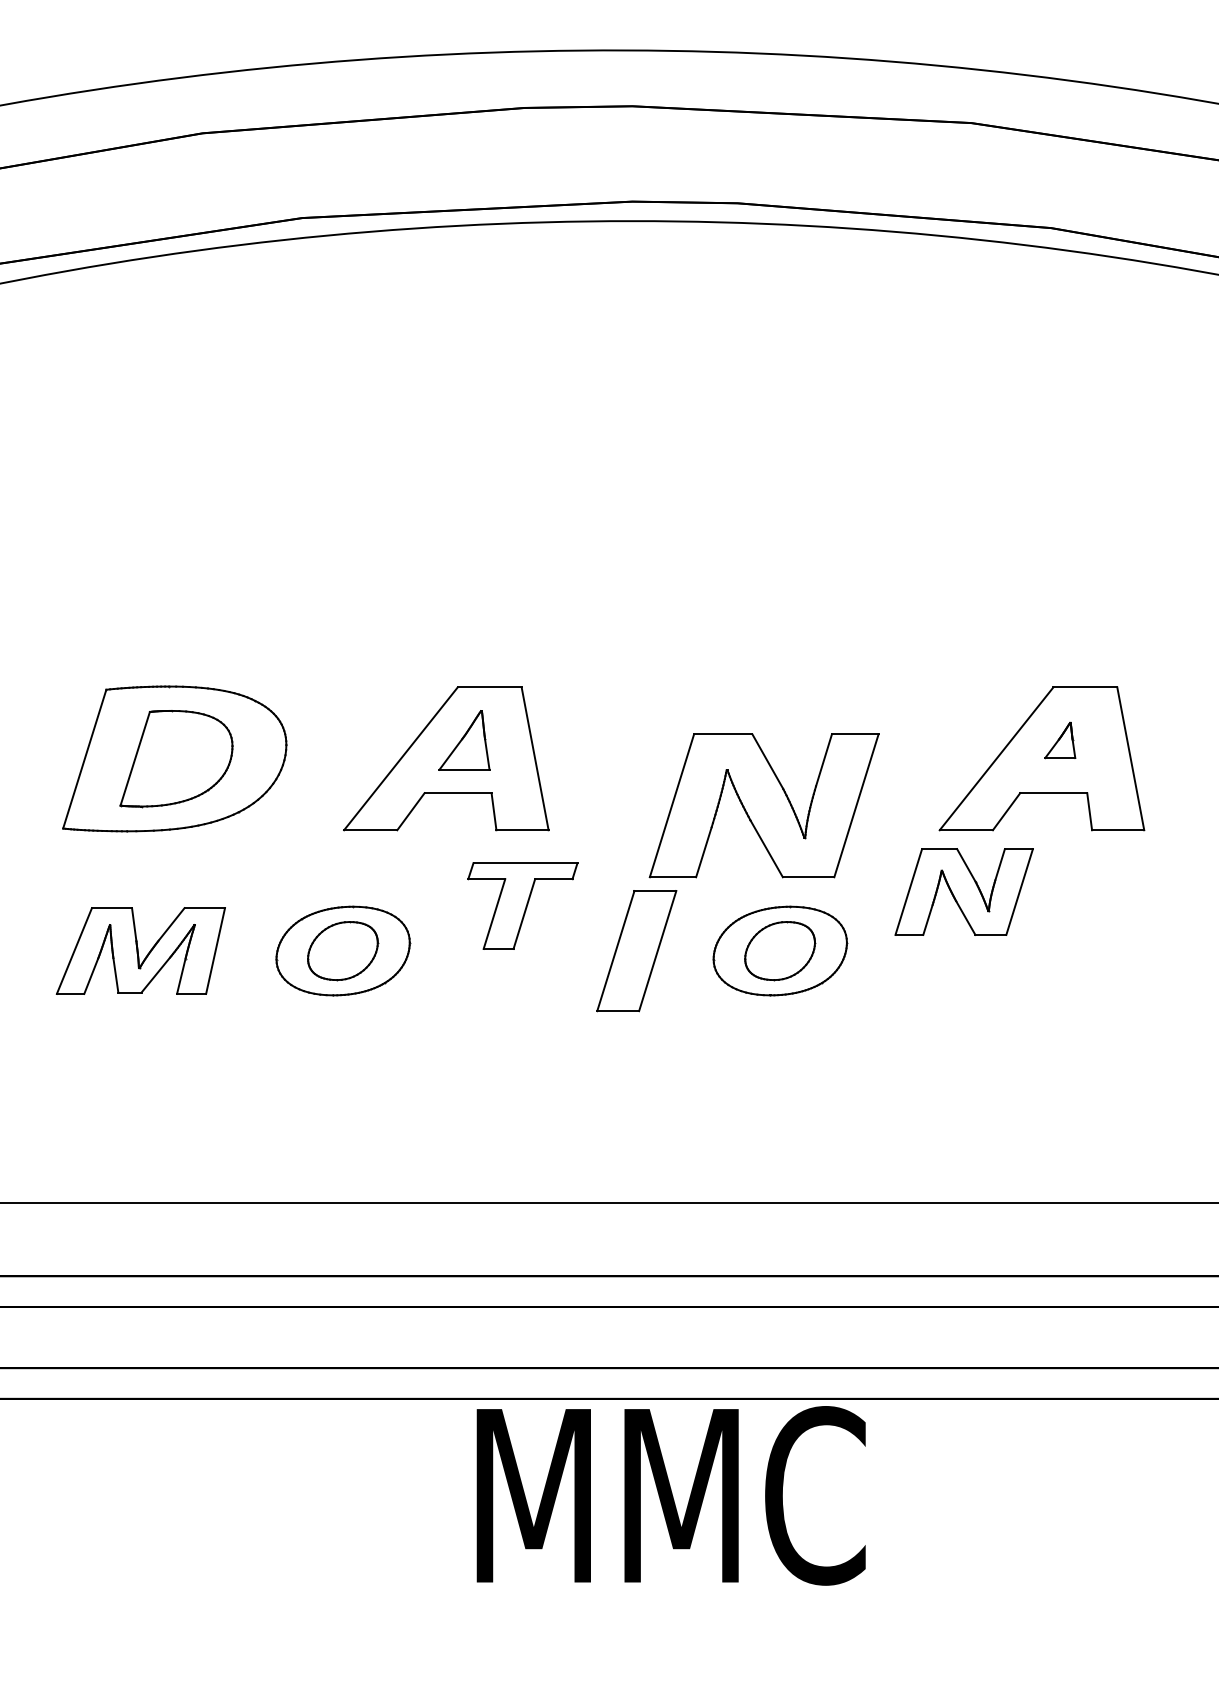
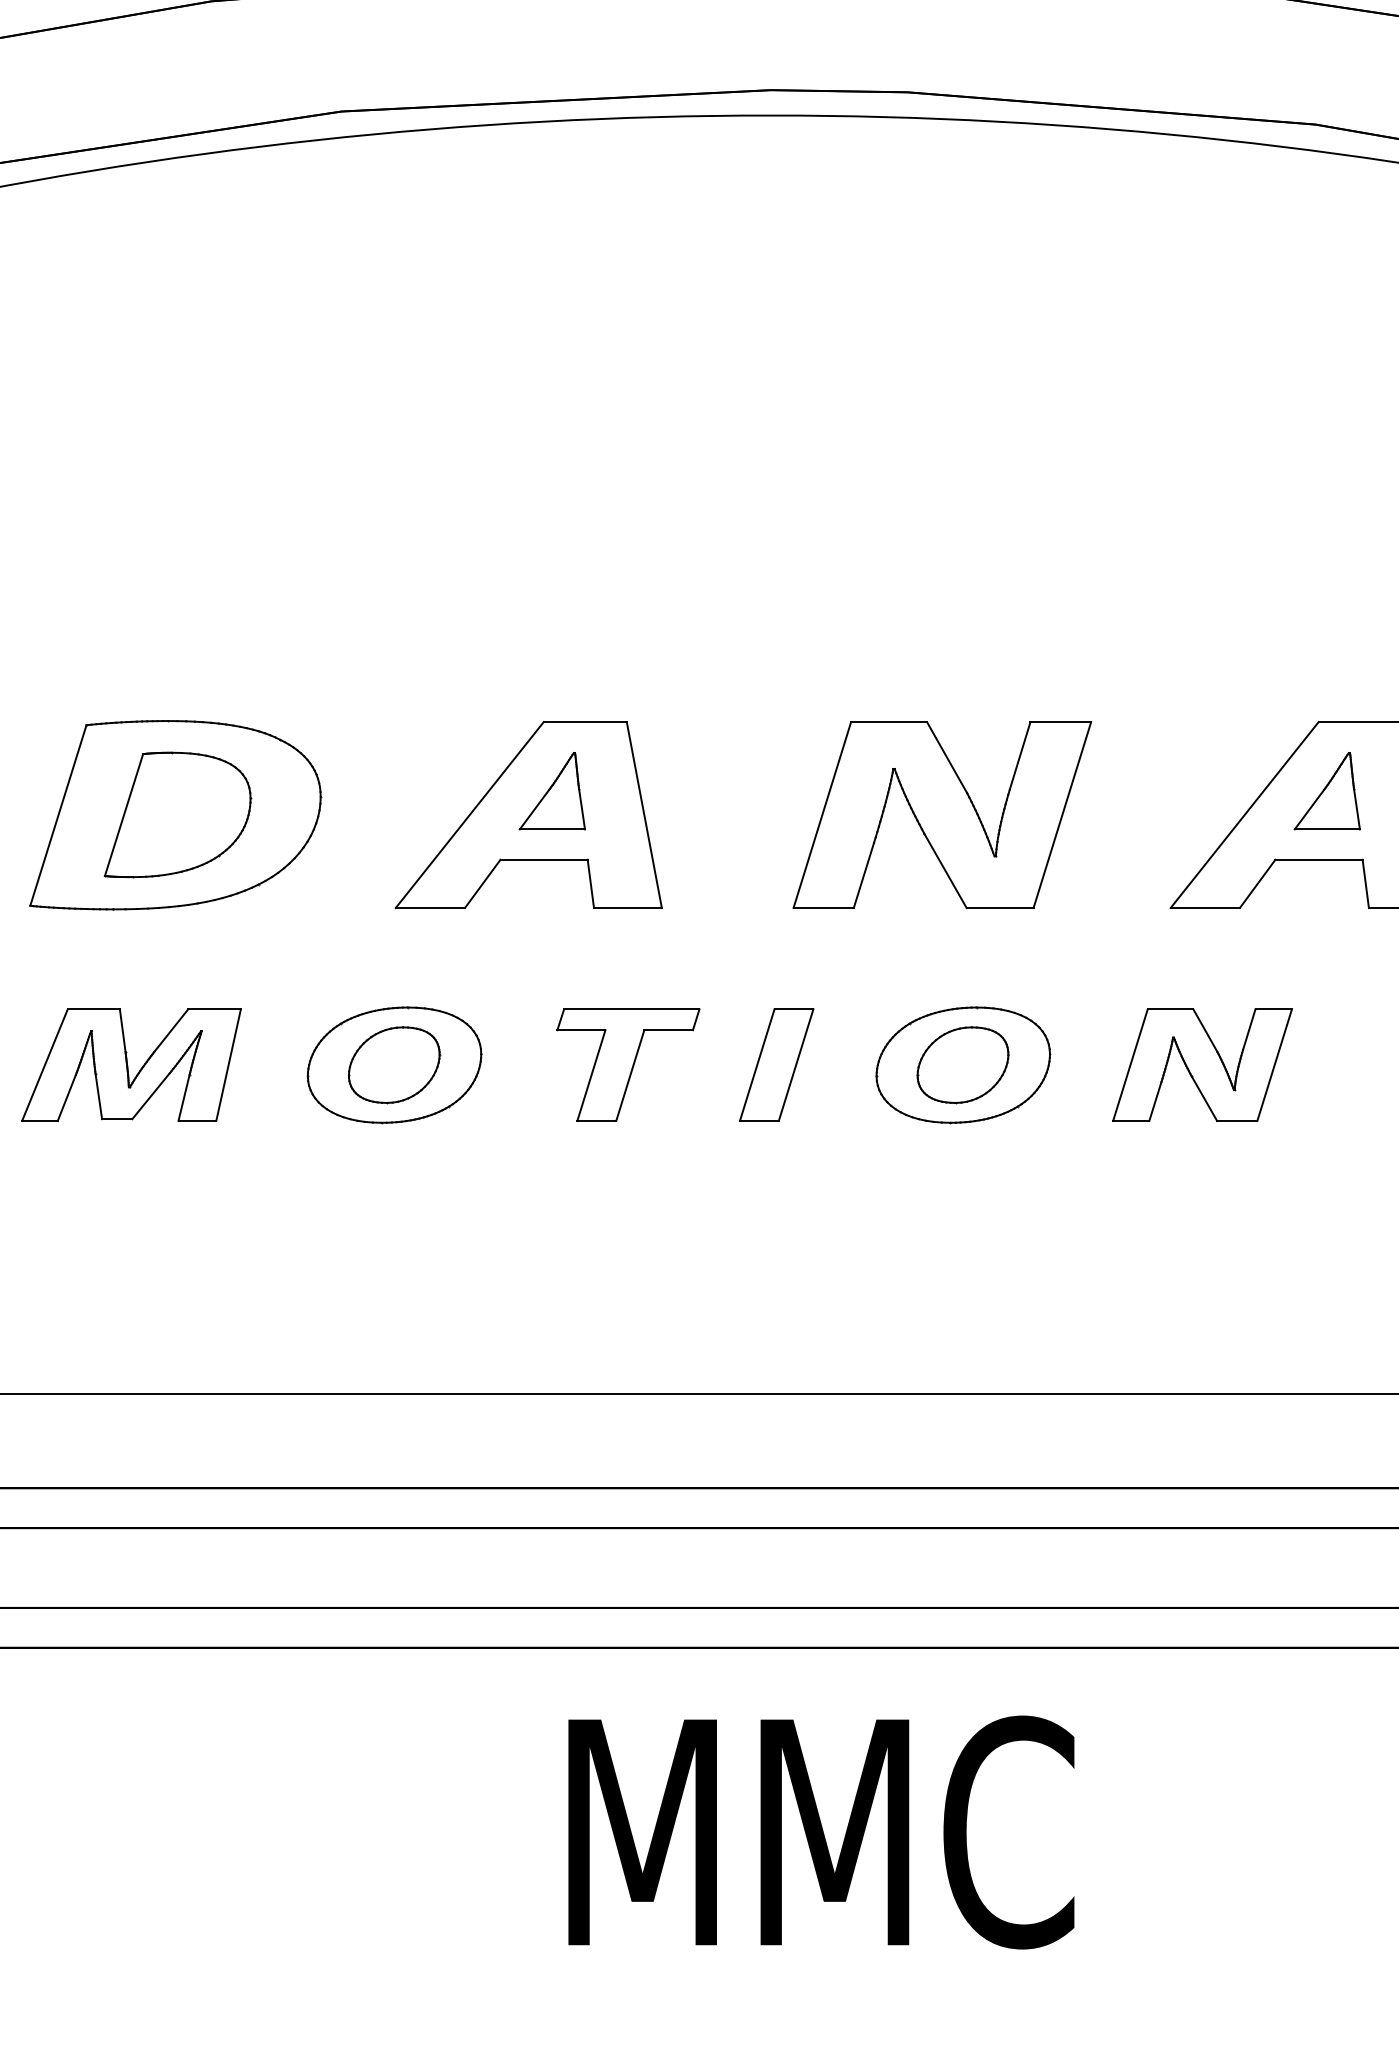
part: (1060, 740) -> (1327, 791), size x1.67
part: (763, 805) -> (941, 814), moved
part: (963, 891) -> (1201, 1064), moved
part: (522, 905) -> (627, 1064), moved
part: (636, 950) -> (776, 1064), size x0.71
text: (670, 1495) -> (820, 1832), moved

